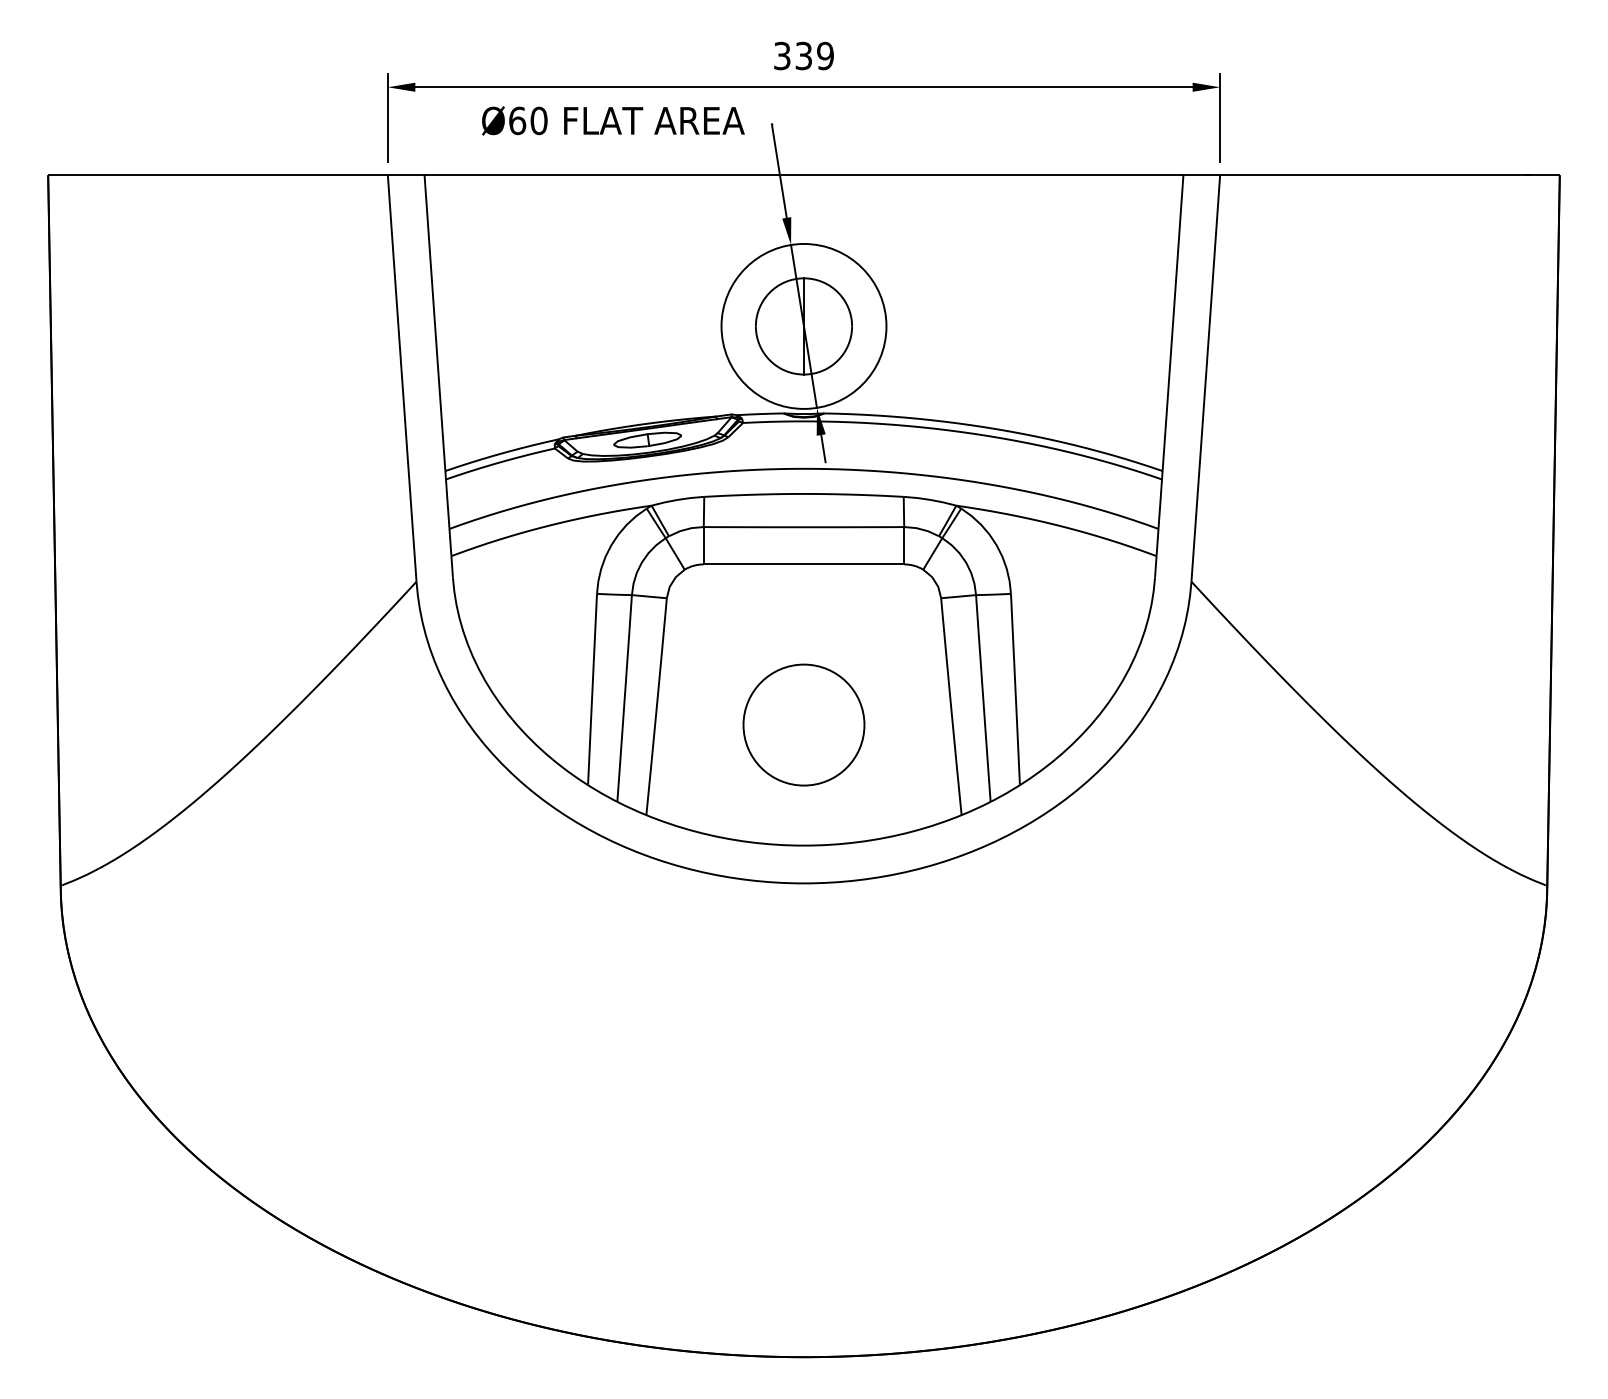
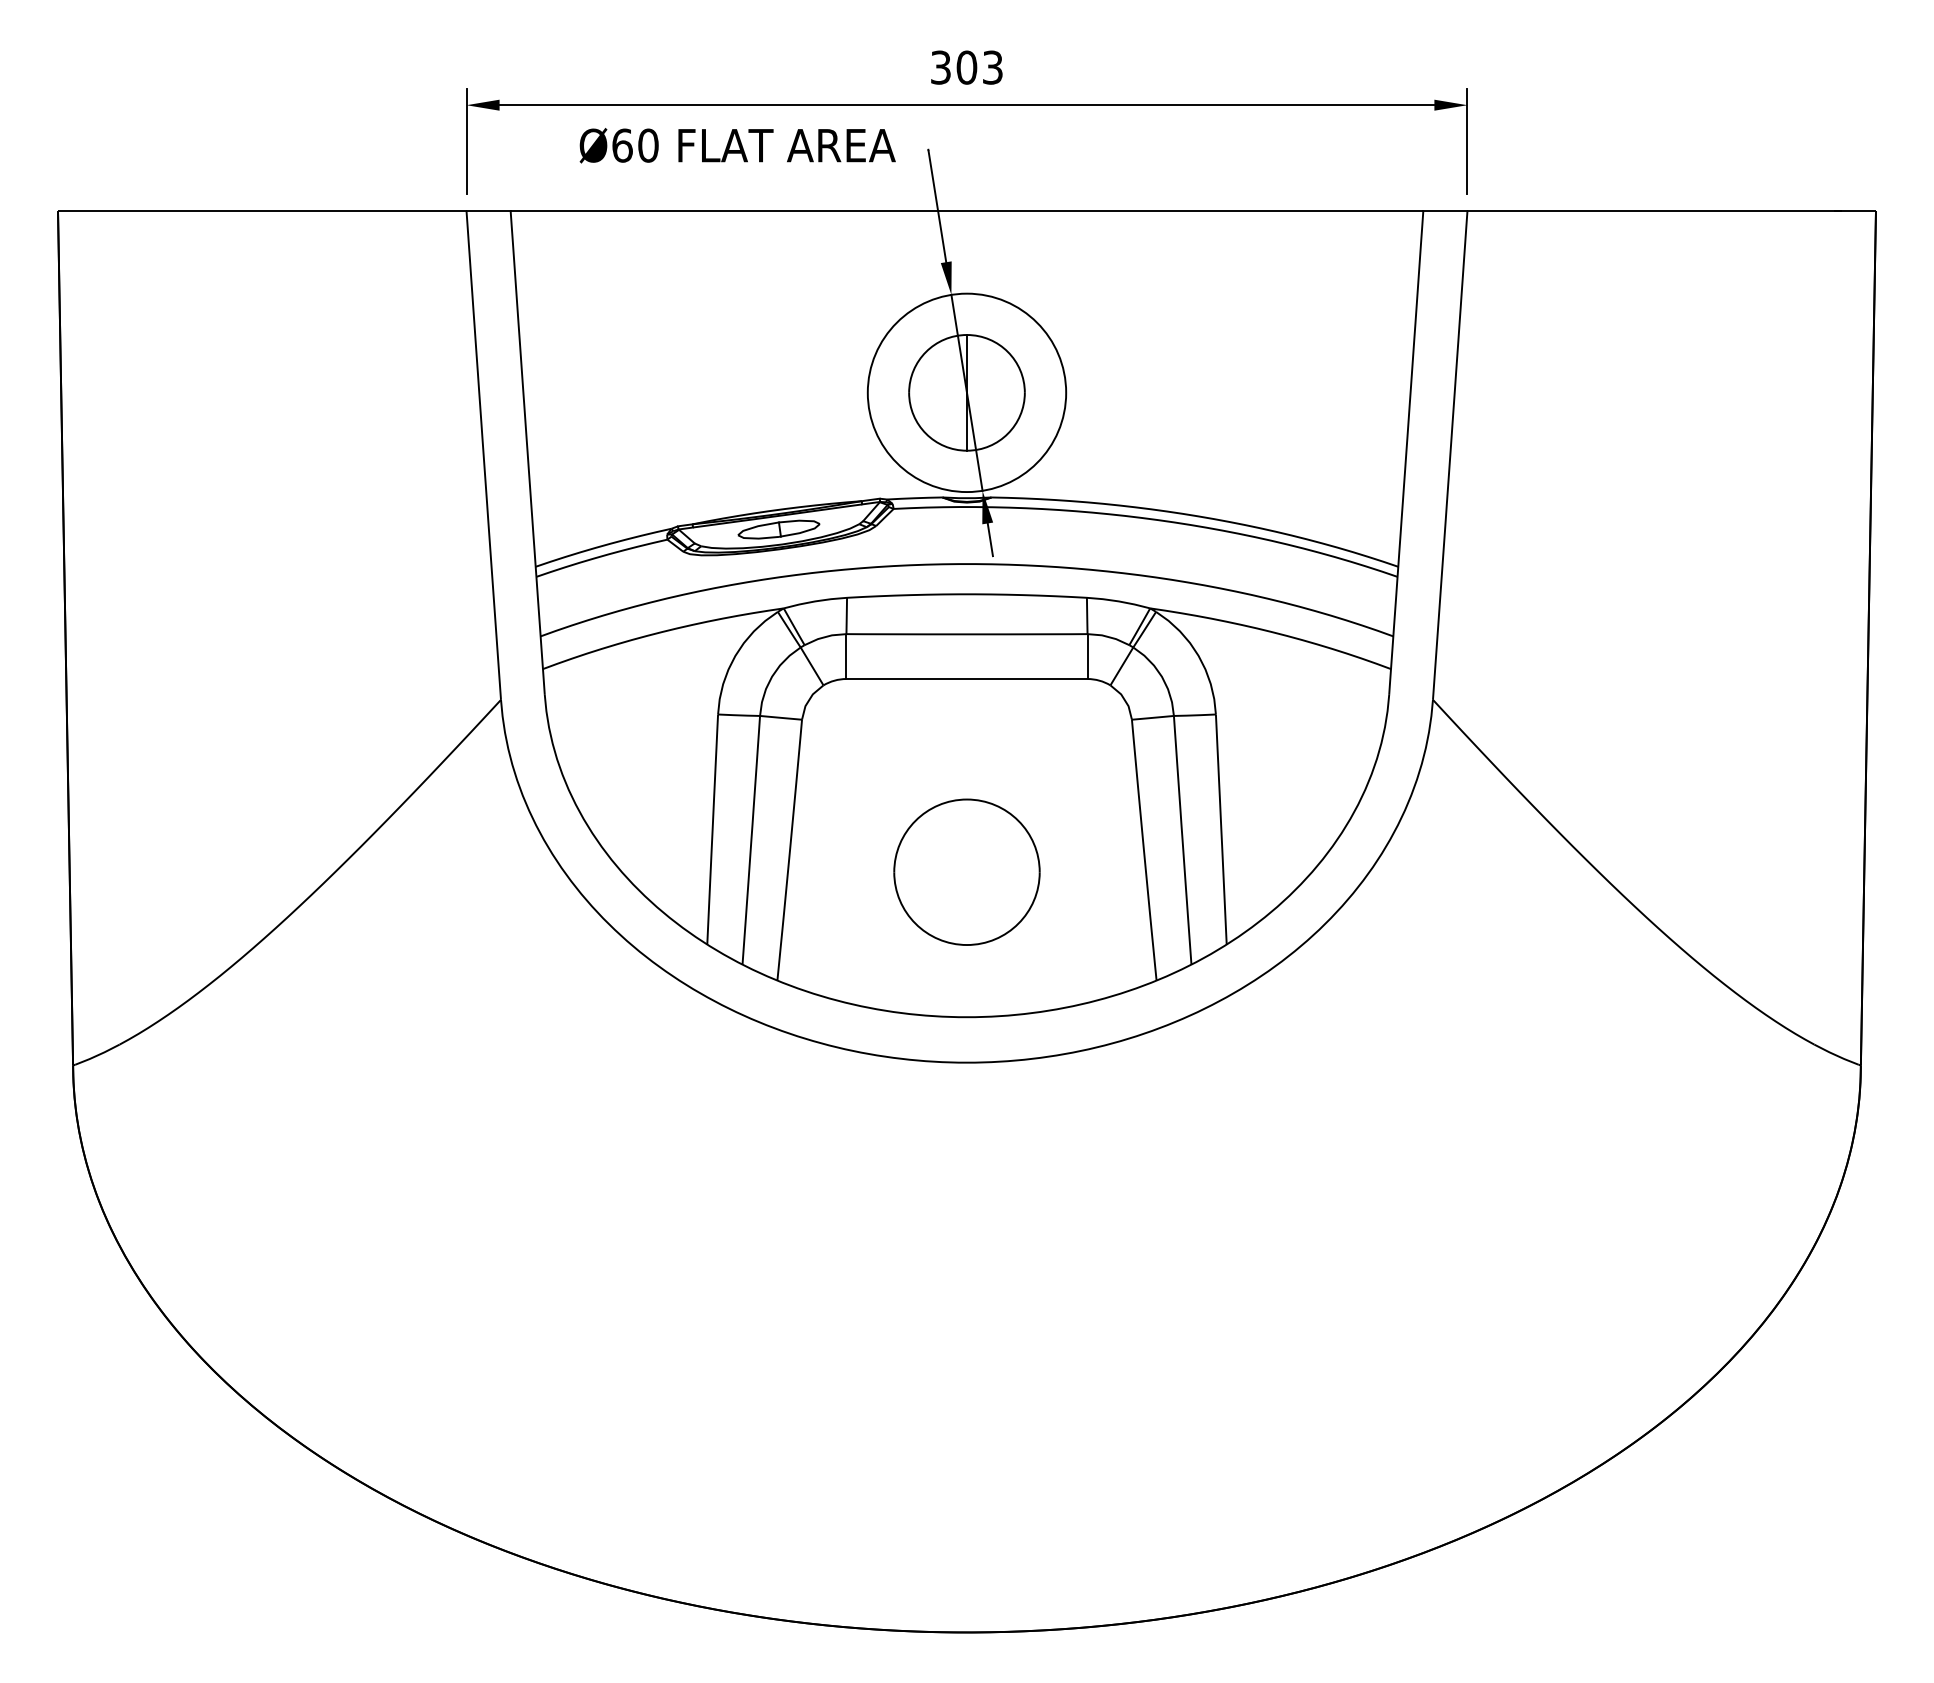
text: (814, 55) -> (979, 67), 339 -> 303

